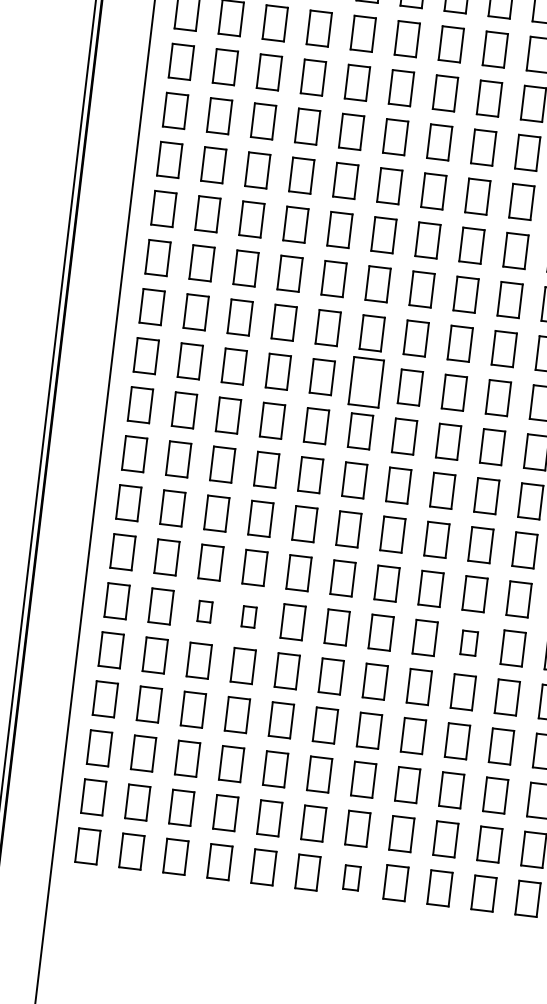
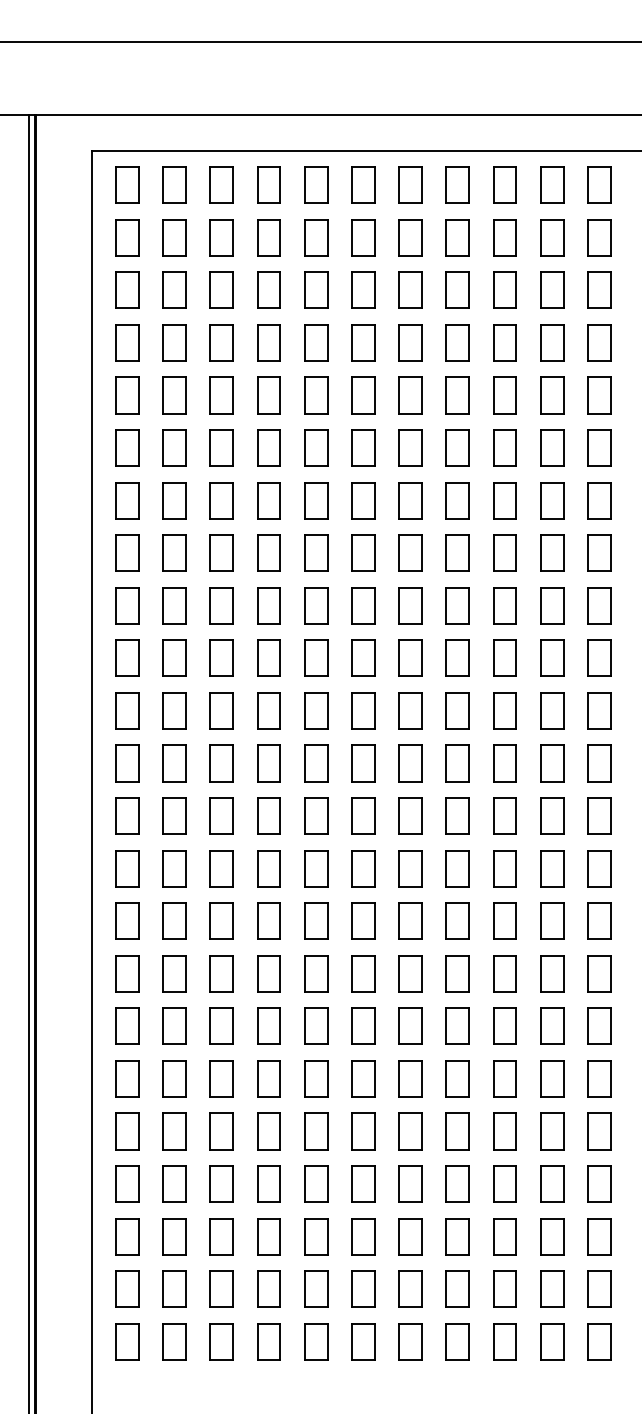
part: (366, 381) -> (363, 815), size x0.71
part: (204, 611) -> (221, 1078), size x1.67
part: (248, 616) -> (268, 1078), size x1.67
part: (468, 642) -> (504, 1078), size x1.43
part: (351, 877) -> (410, 1341), size x1.43

